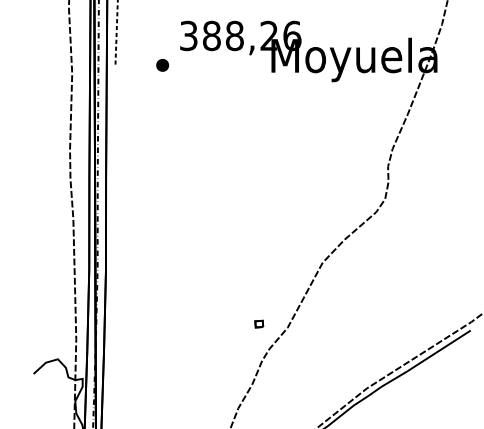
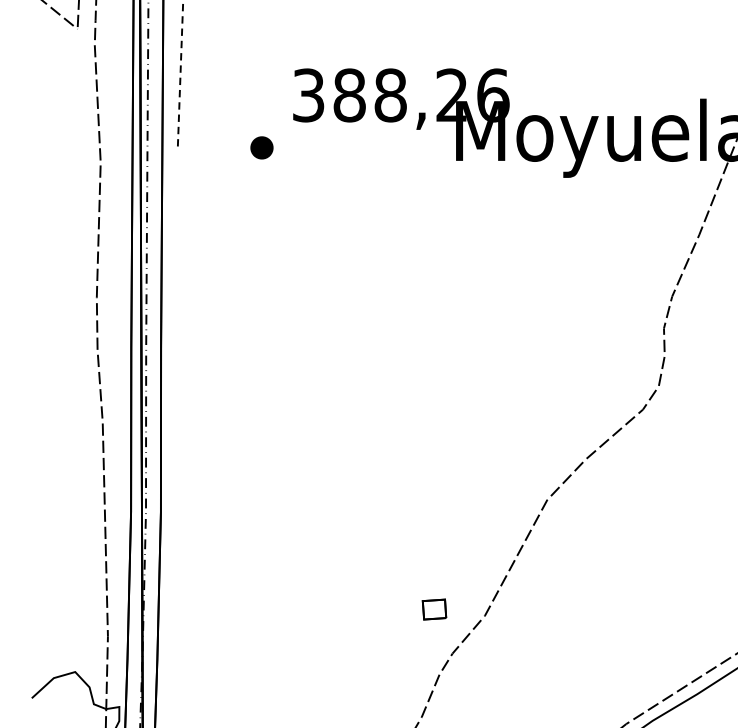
part: (258, 323) -> (432, 608), size x1.67

